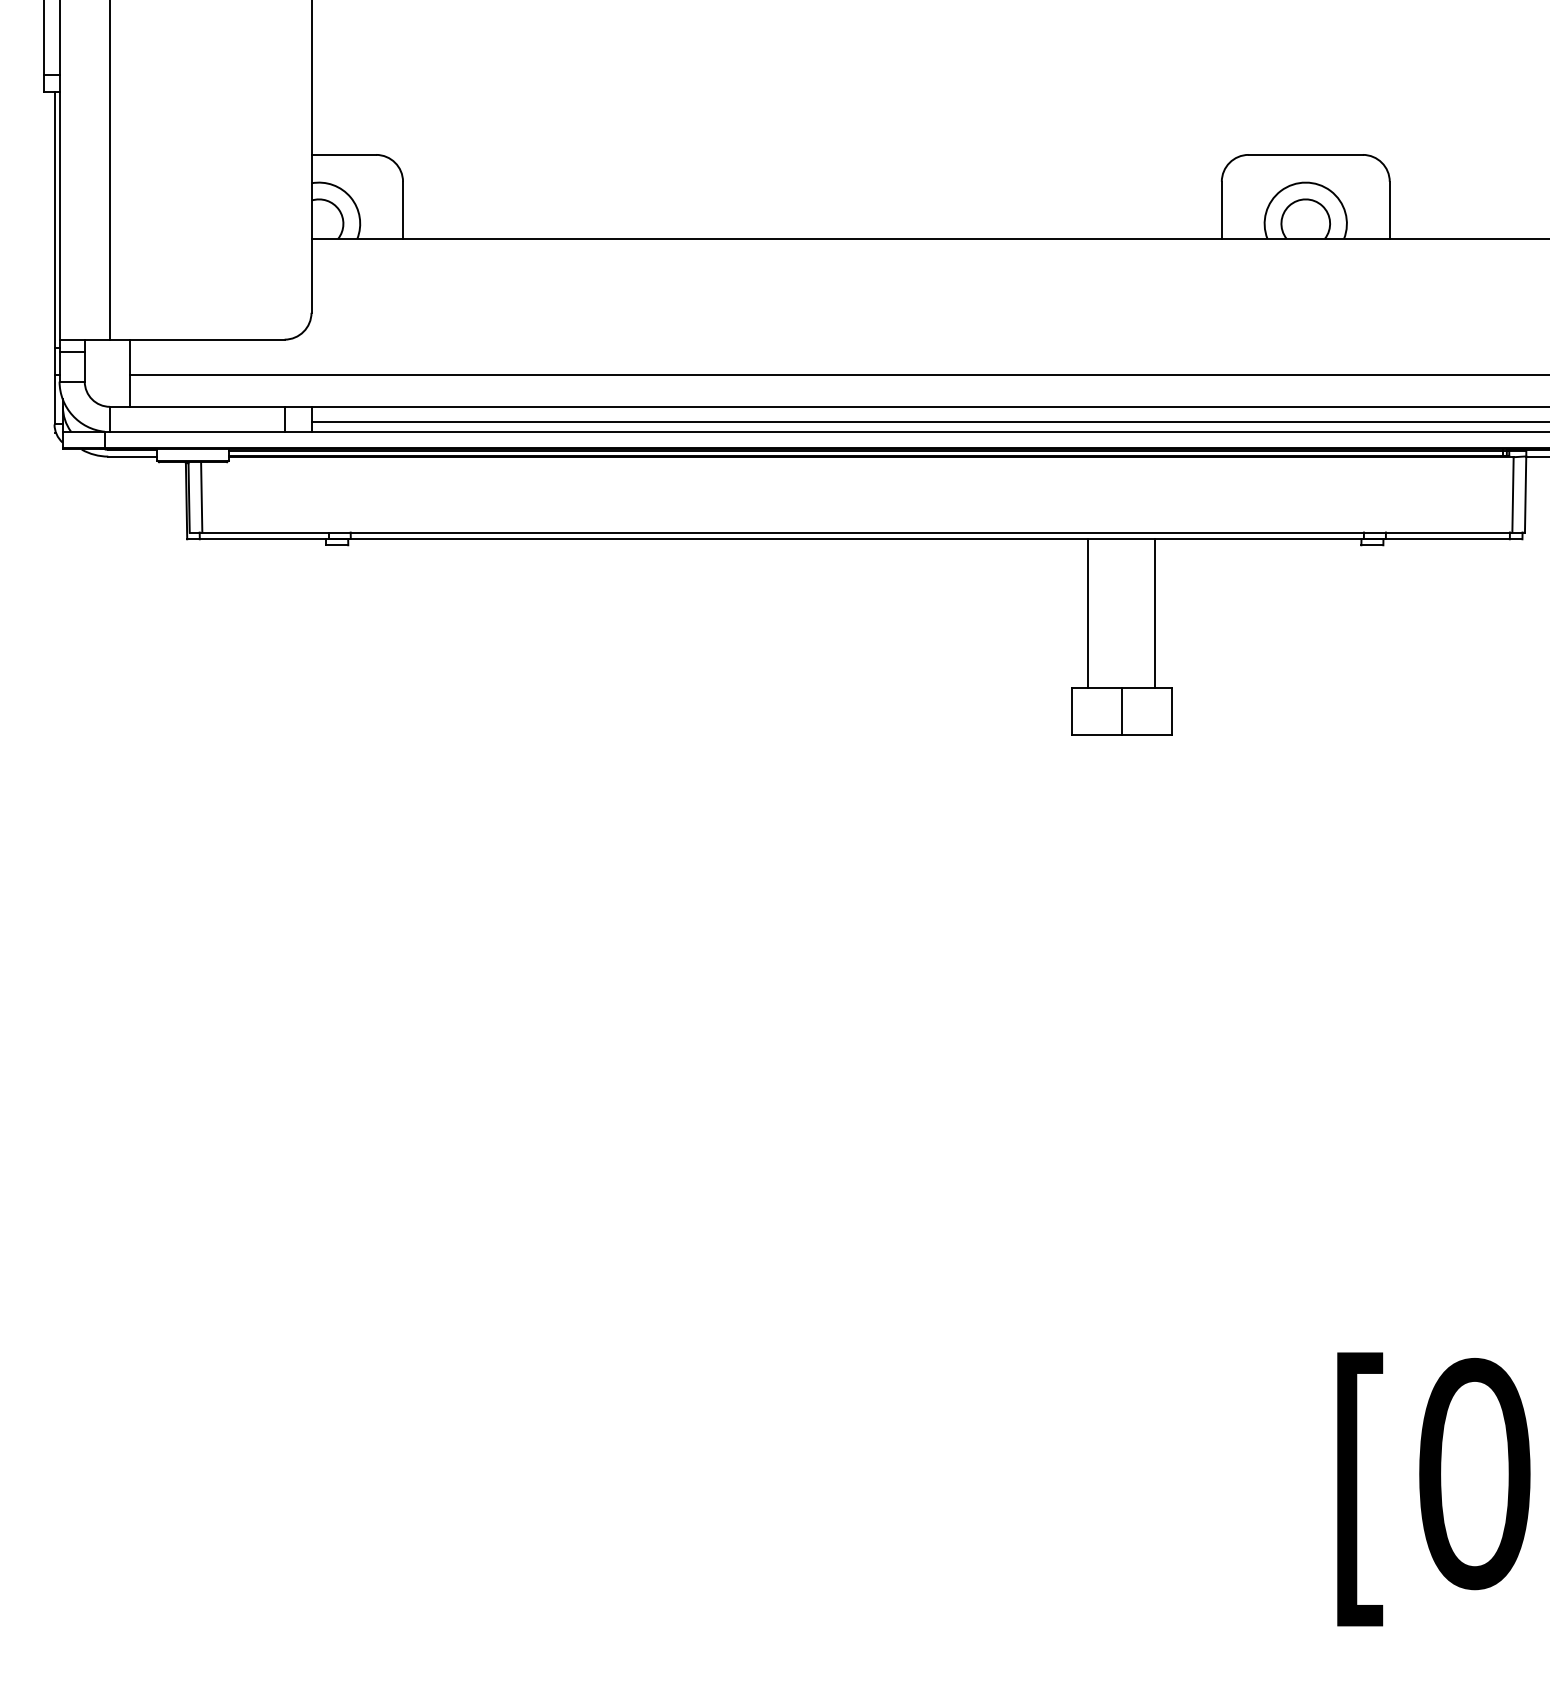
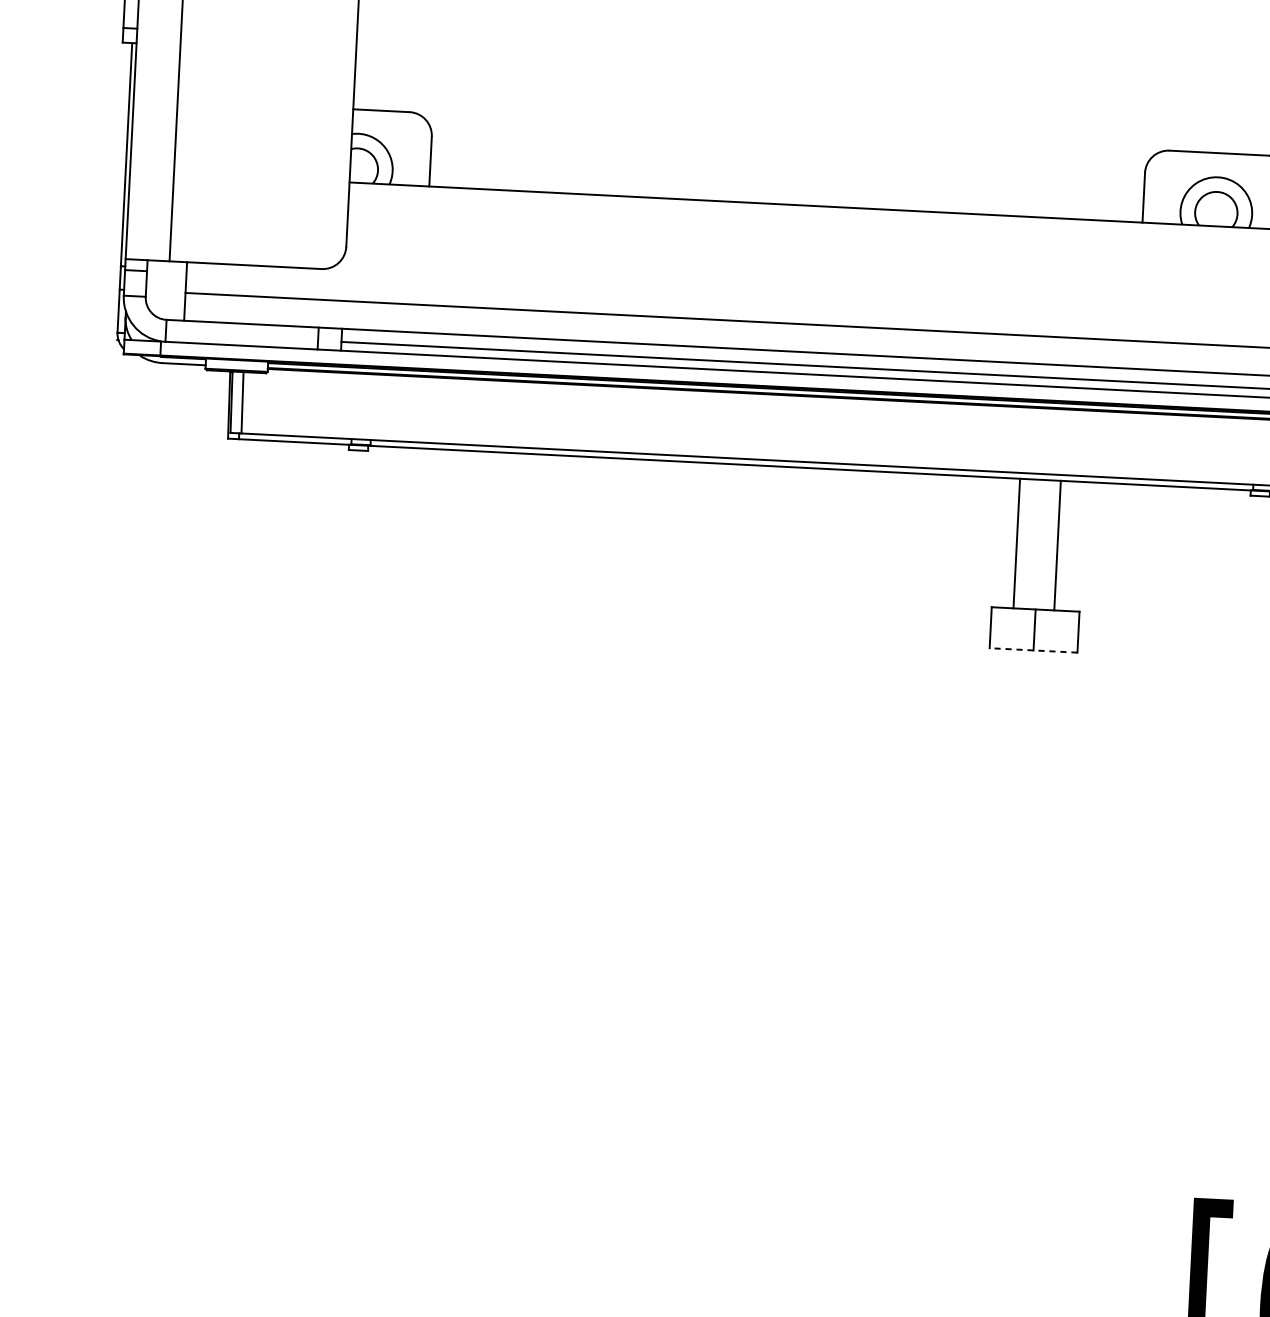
line: (1088, 613) -> (1057, 545), moved
line: (1155, 613) -> (1016, 543), moved
line: (1121, 735) -> (1033, 650), solid -> dashed

